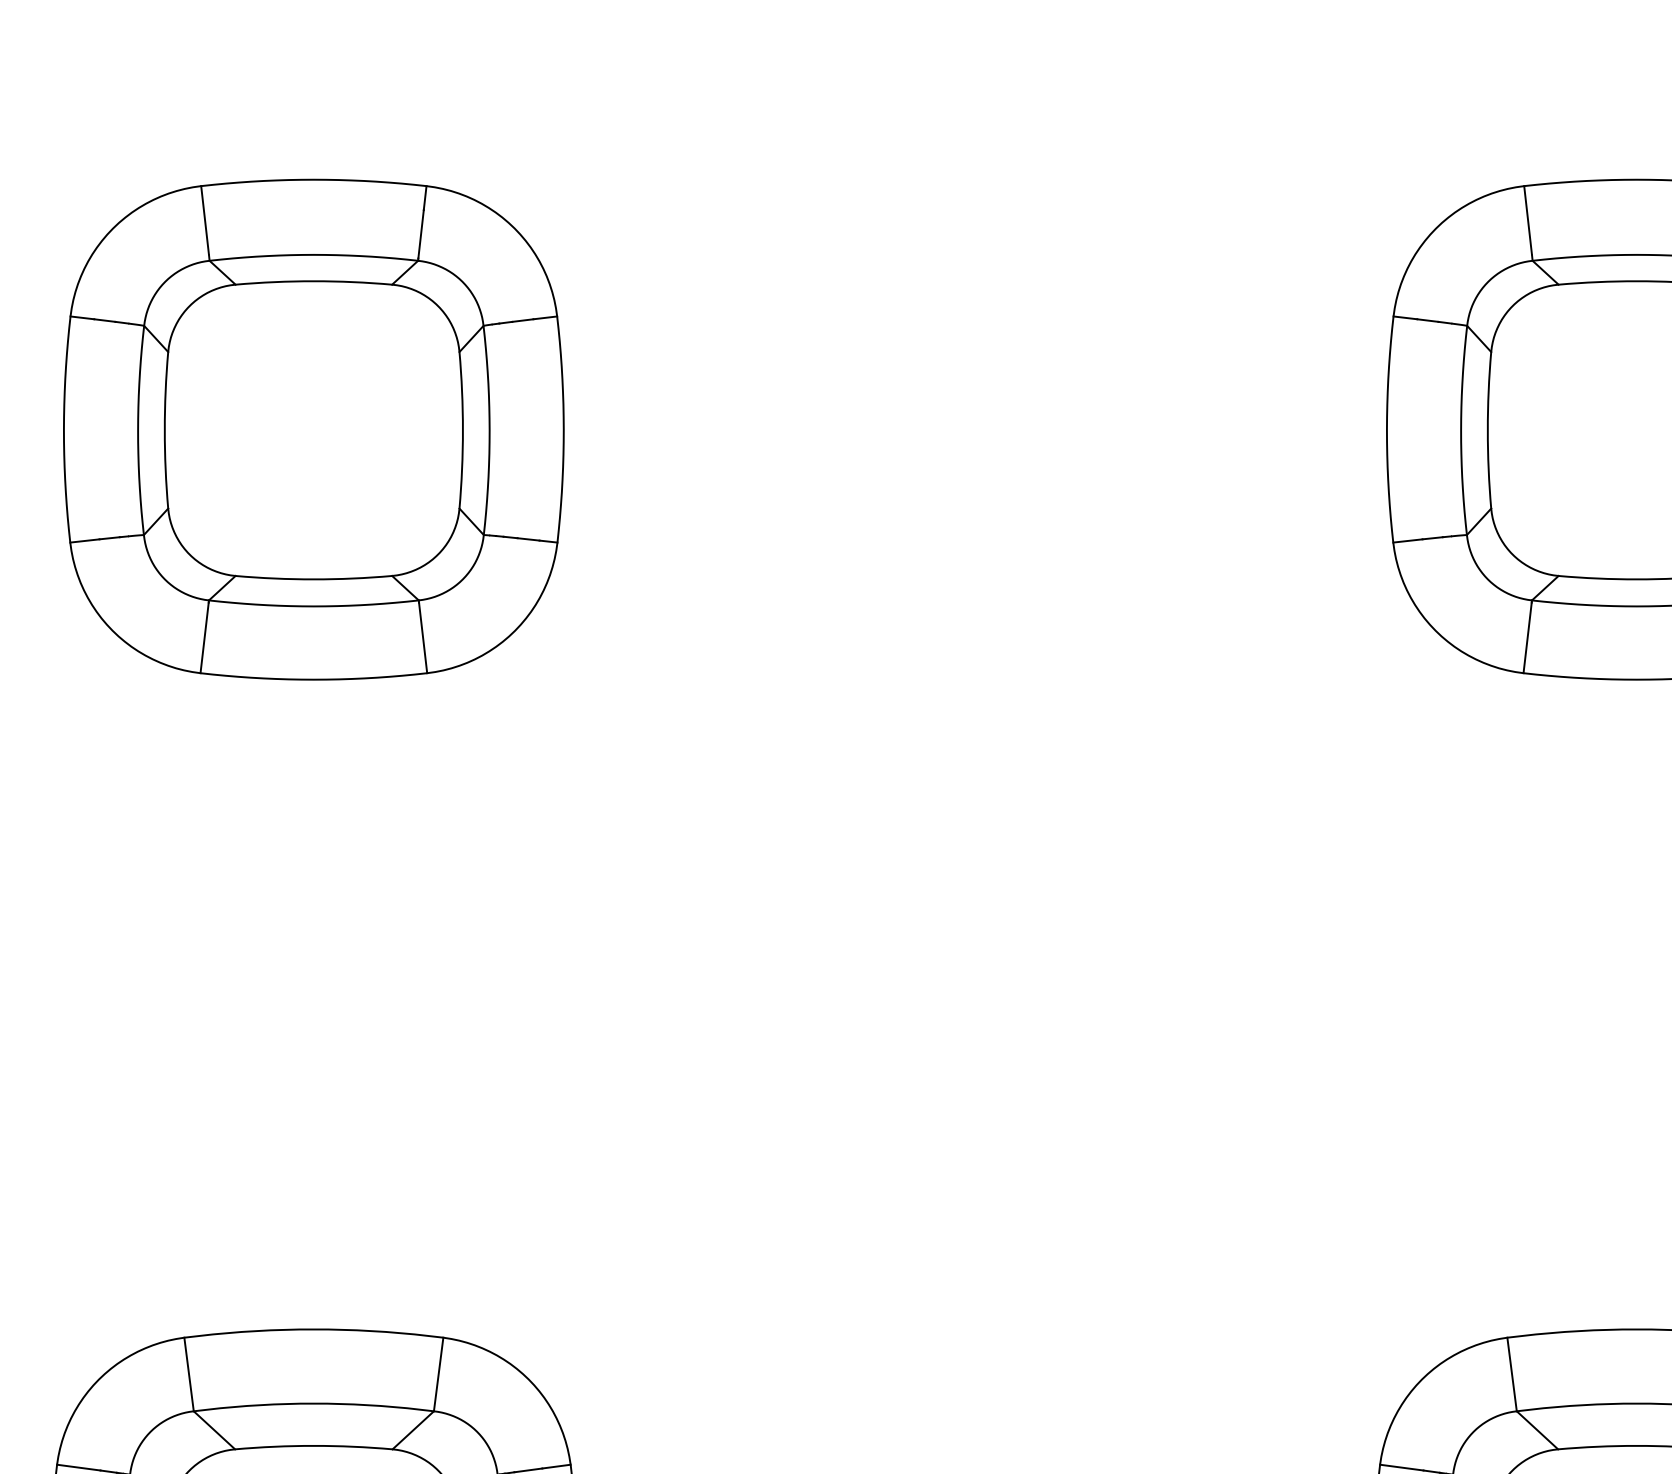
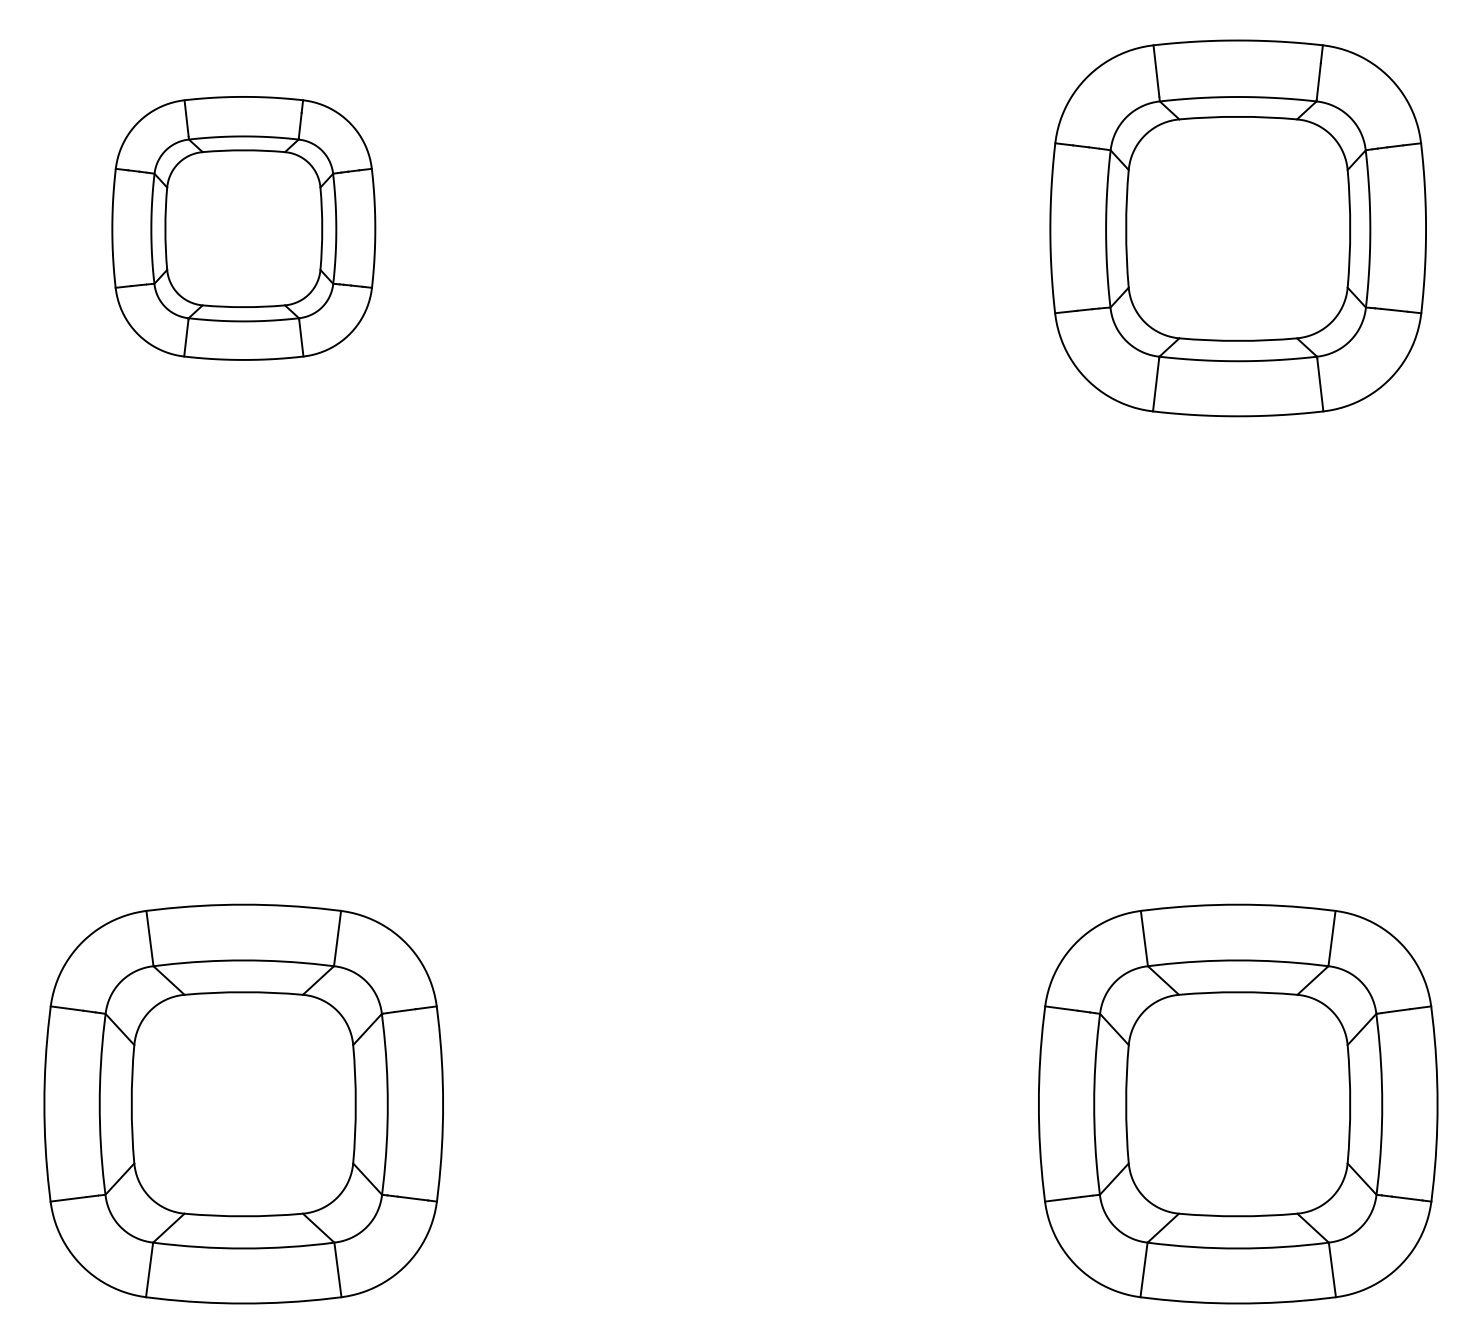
part: (313, 429) -> (243, 228), size x0.7

